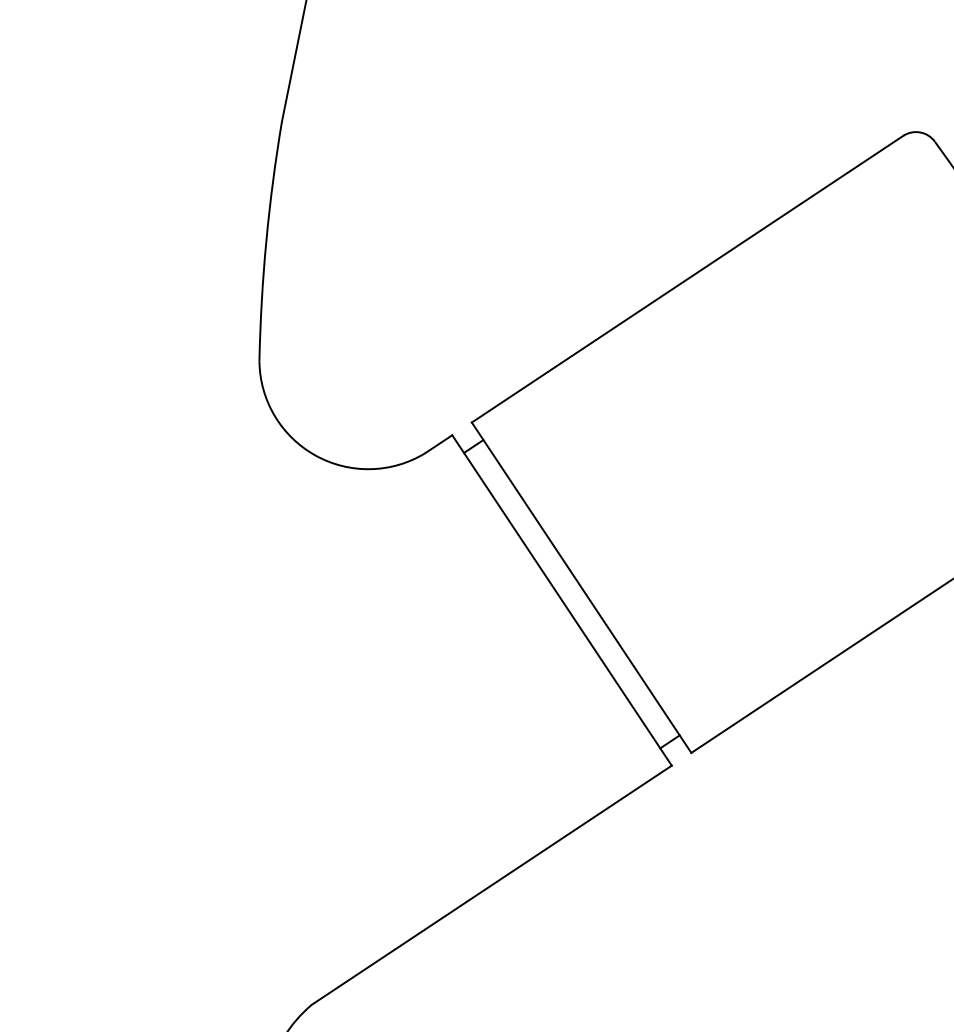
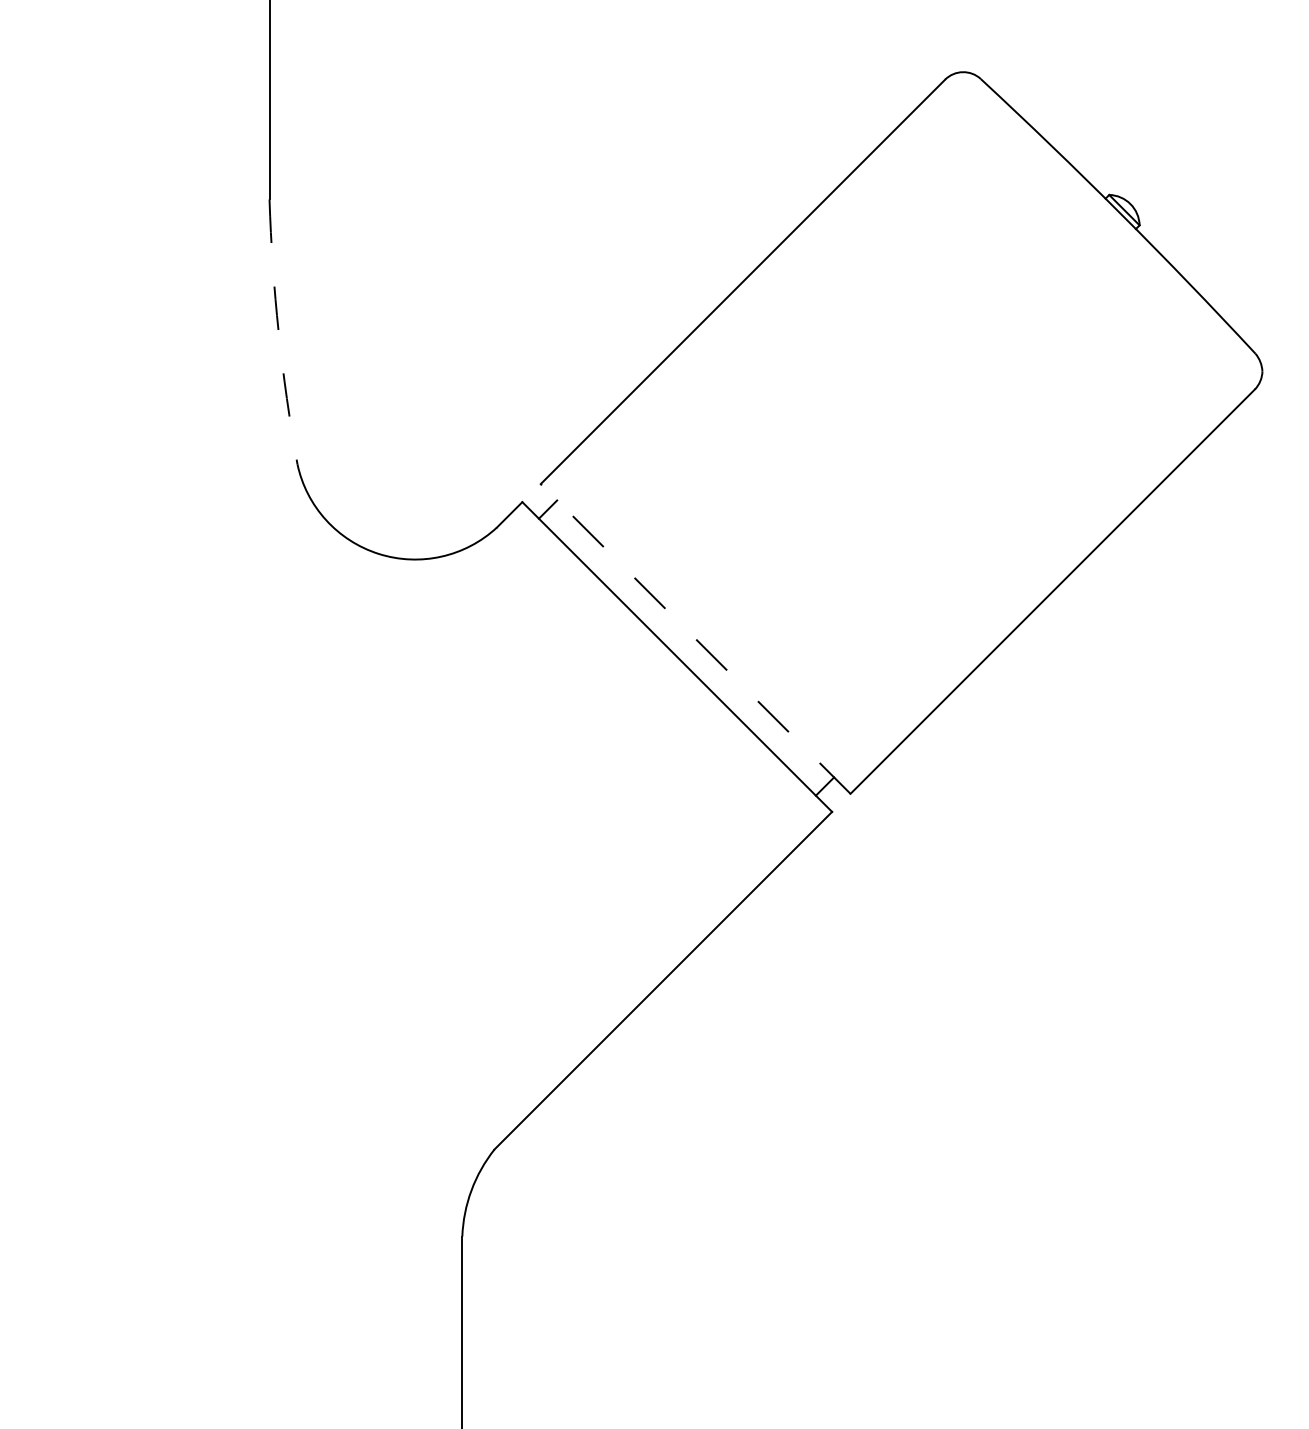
arc: (266, 241) -> (278, 332), solid -> dashed
line: (581, 587) -> (695, 638), solid -> dashed

